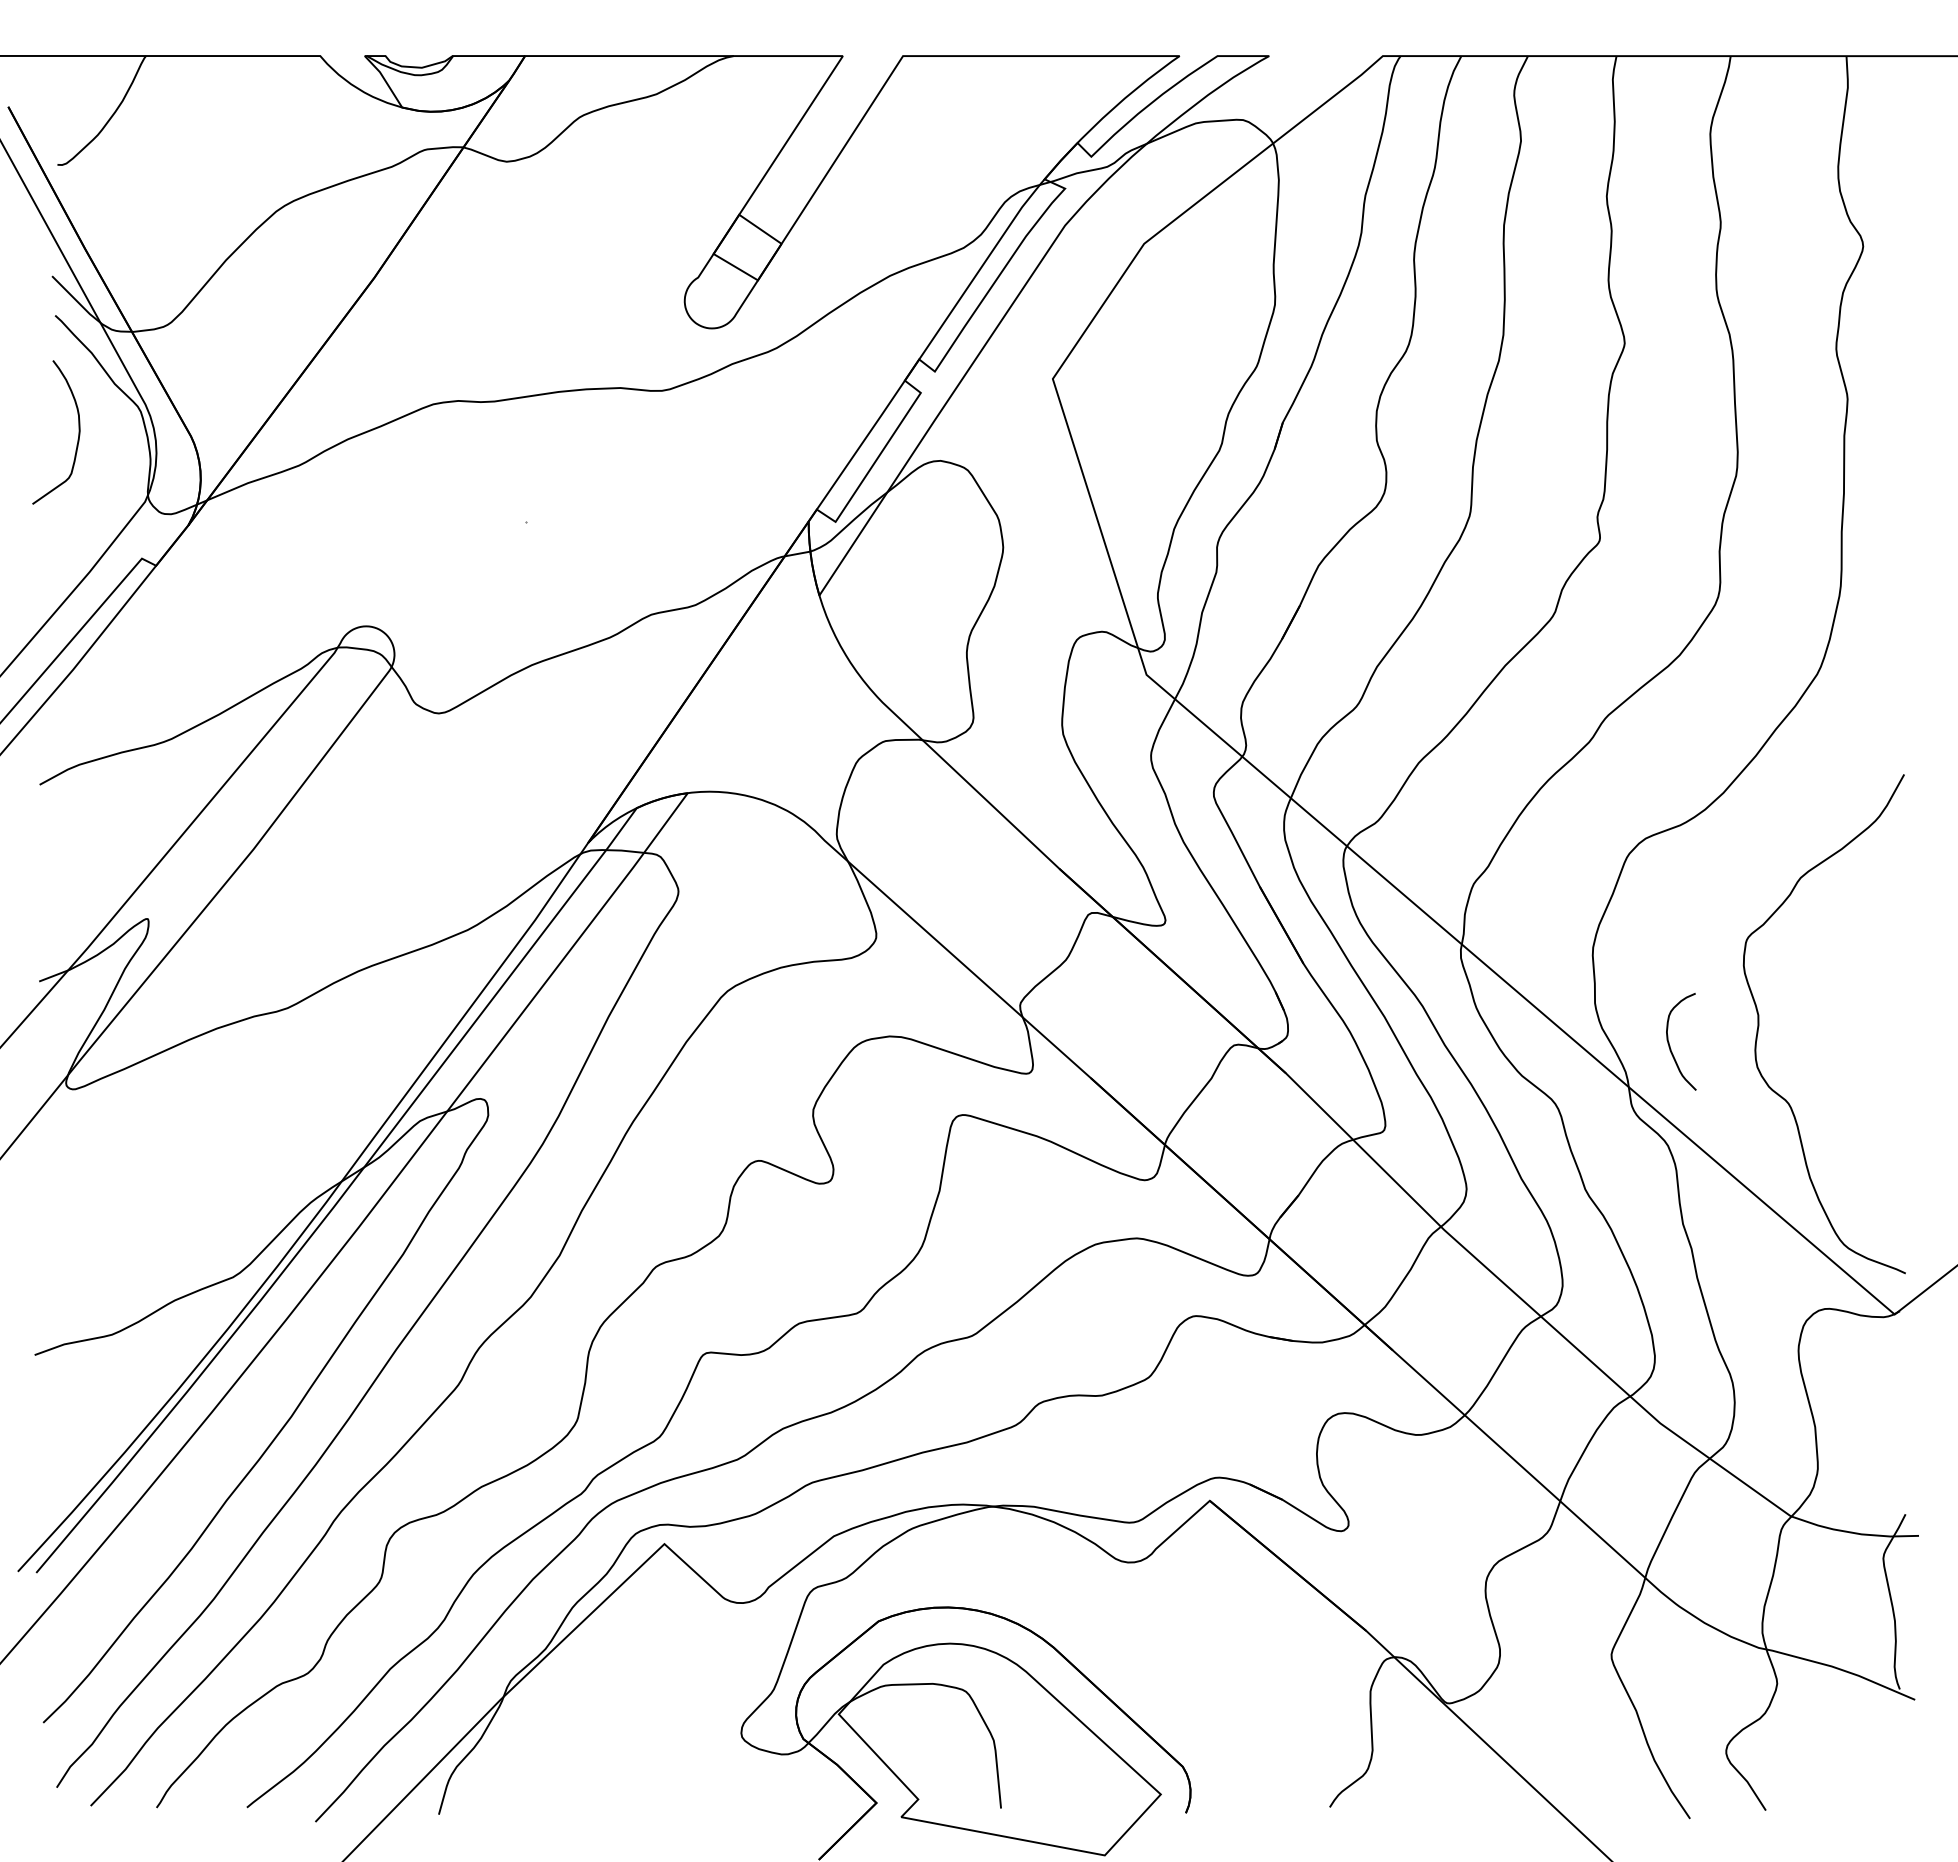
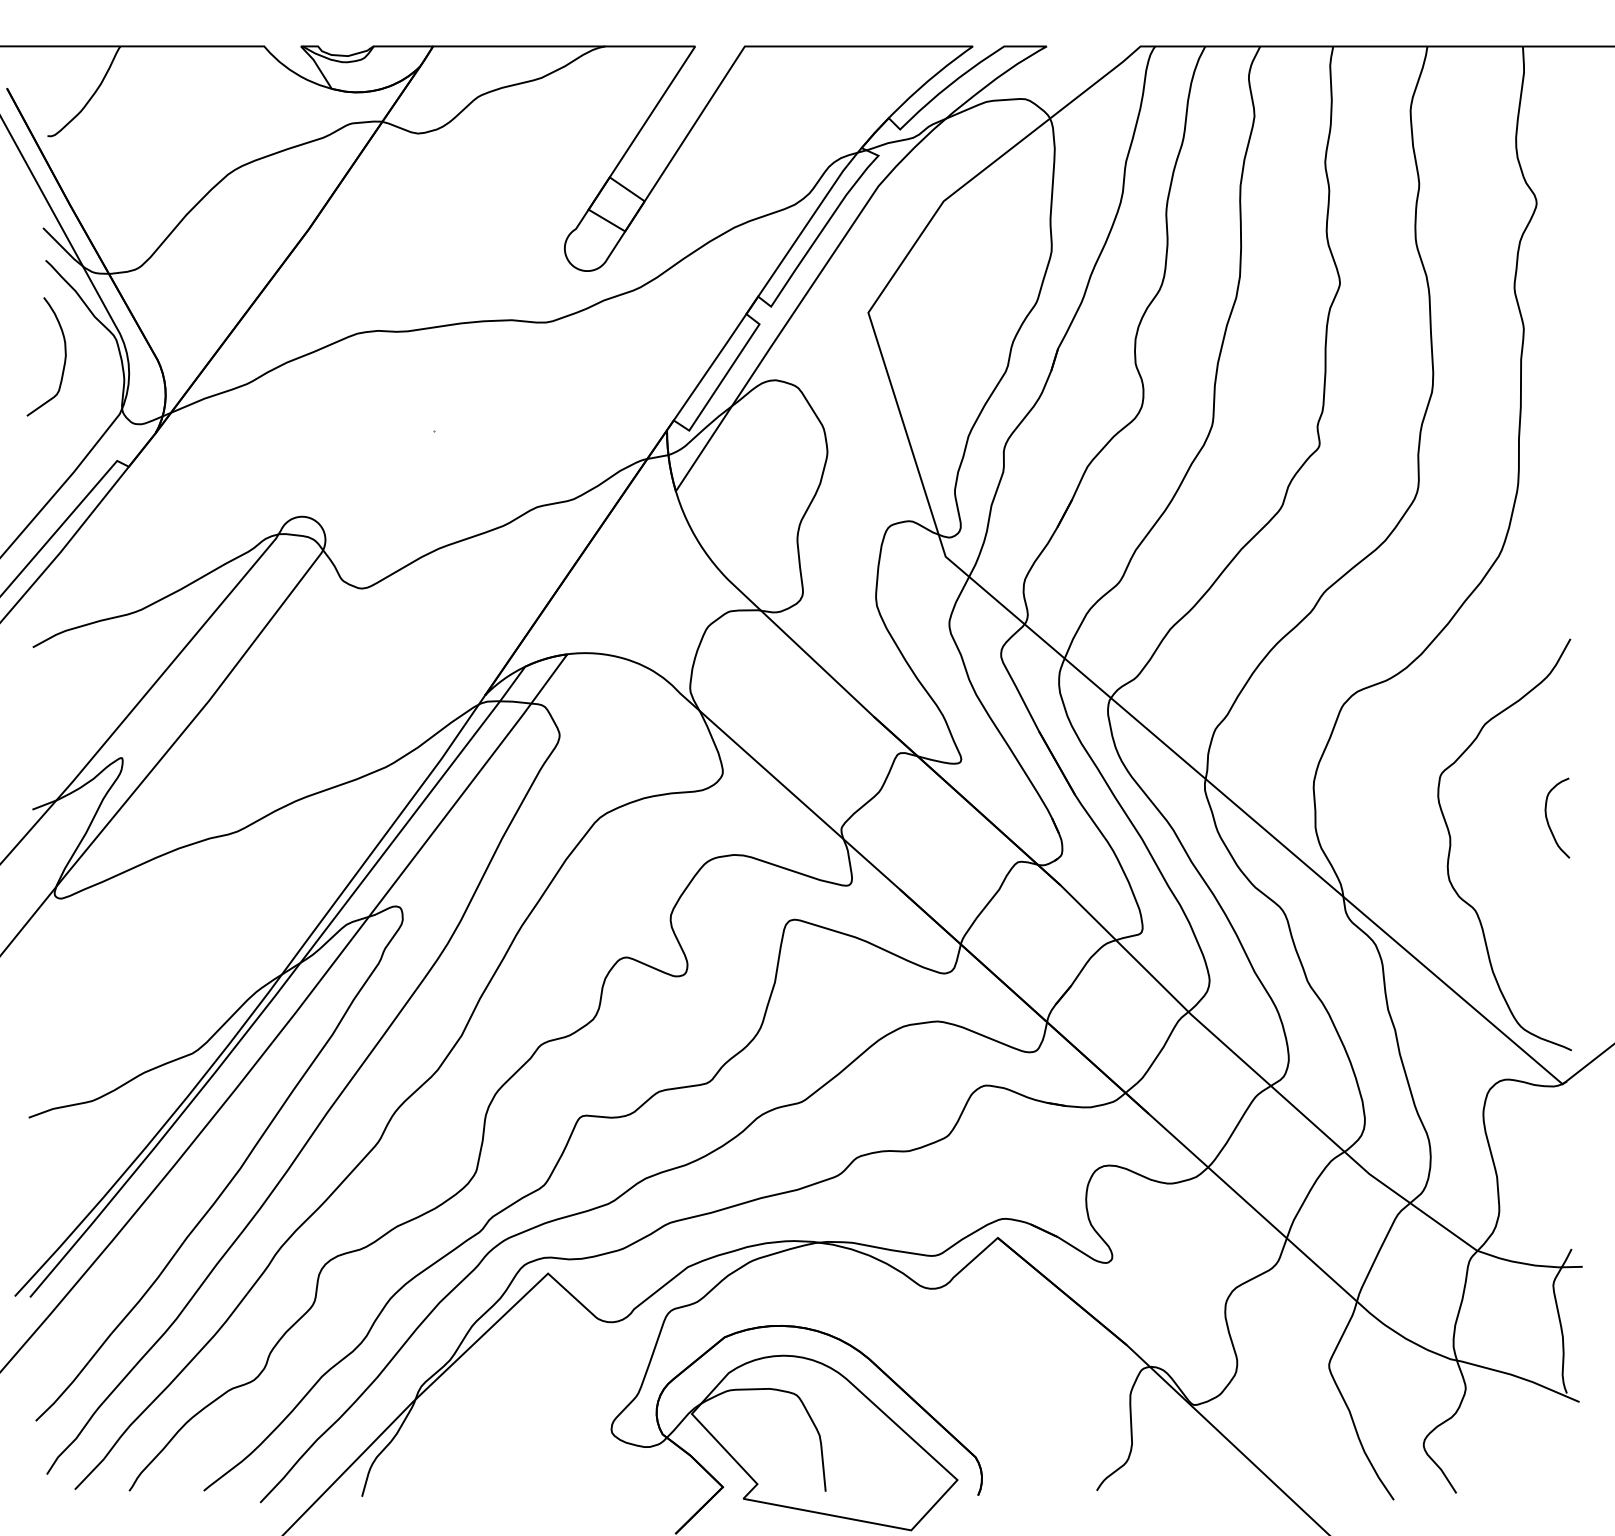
curve: (1670, 1045) -> (1548, 821), moved

